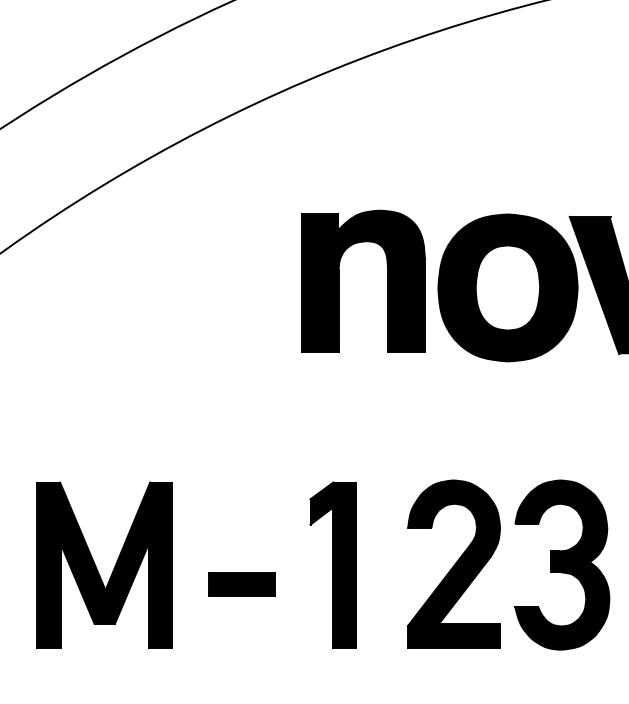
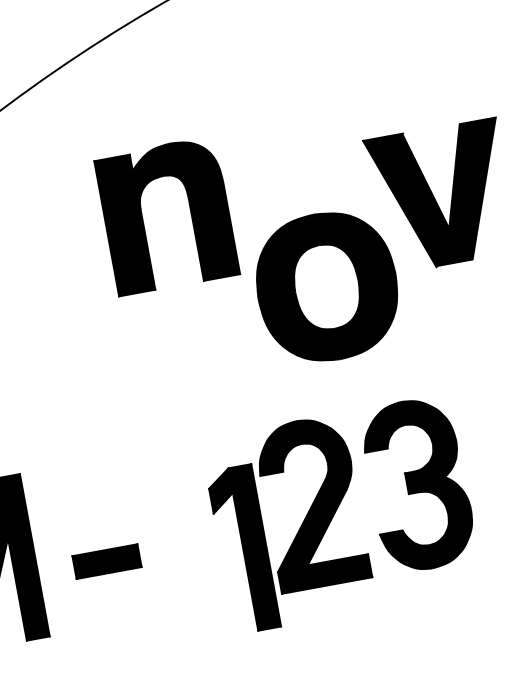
part: (339, 280) -> (143, 219), moved
part: (507, 287) -> (326, 286), moved
part: (332, 564) -> (242, 549), moved

